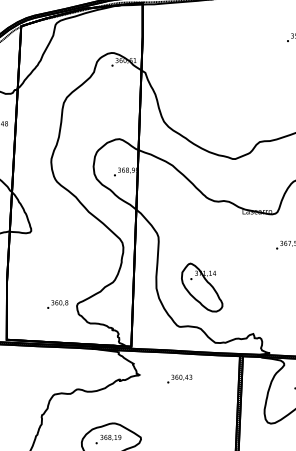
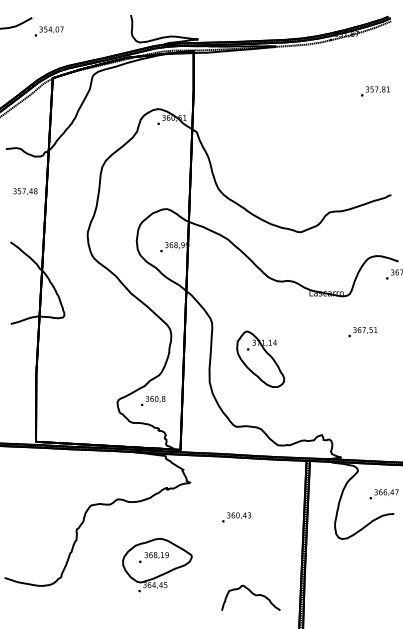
part: (202, 286) -> (260, 358), moved
text: (58, 304) -> (153, 400), moved
text: (179, 379) -> (236, 517), moved

